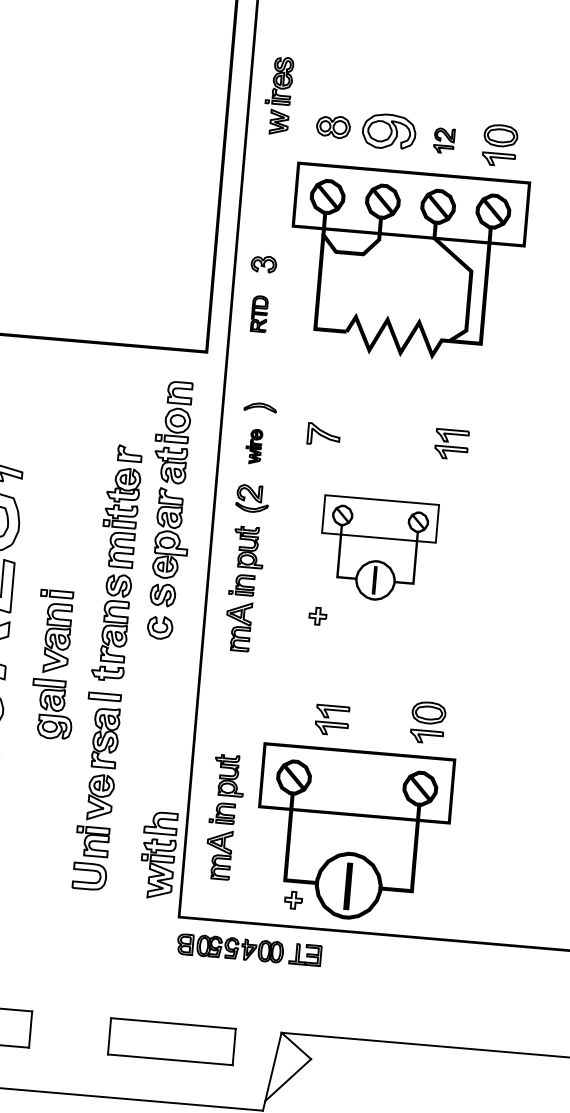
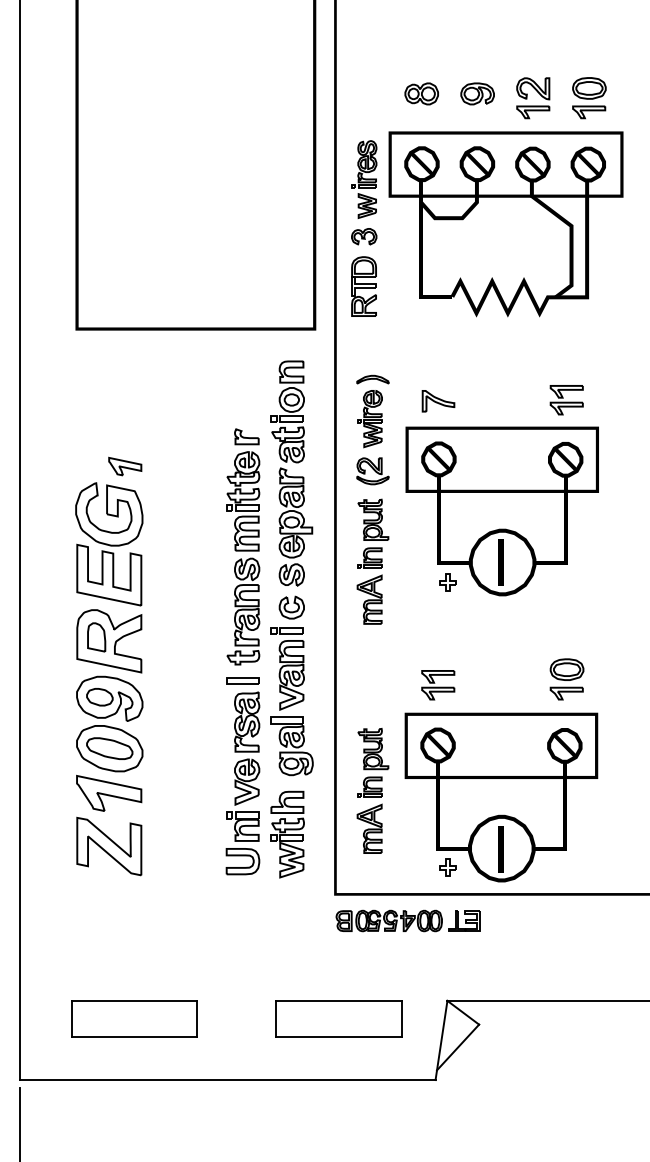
part: (278, 95) -> (364, 179), moved
part: (389, 131) -> (477, 93), size x0.62
part: (444, 141) -> (533, 98), size x1.67
part: (258, 313) -> (363, 286), size x1.67
part: (253, 446) -> (369, 419), size x1.67
part: (377, 549) -> (501, 511), size x1.67
part: (55, 664) -> (291, 701), moved
part: (332, 720) -> (438, 685), moved
part: (158, 855) -> (287, 834), moved

